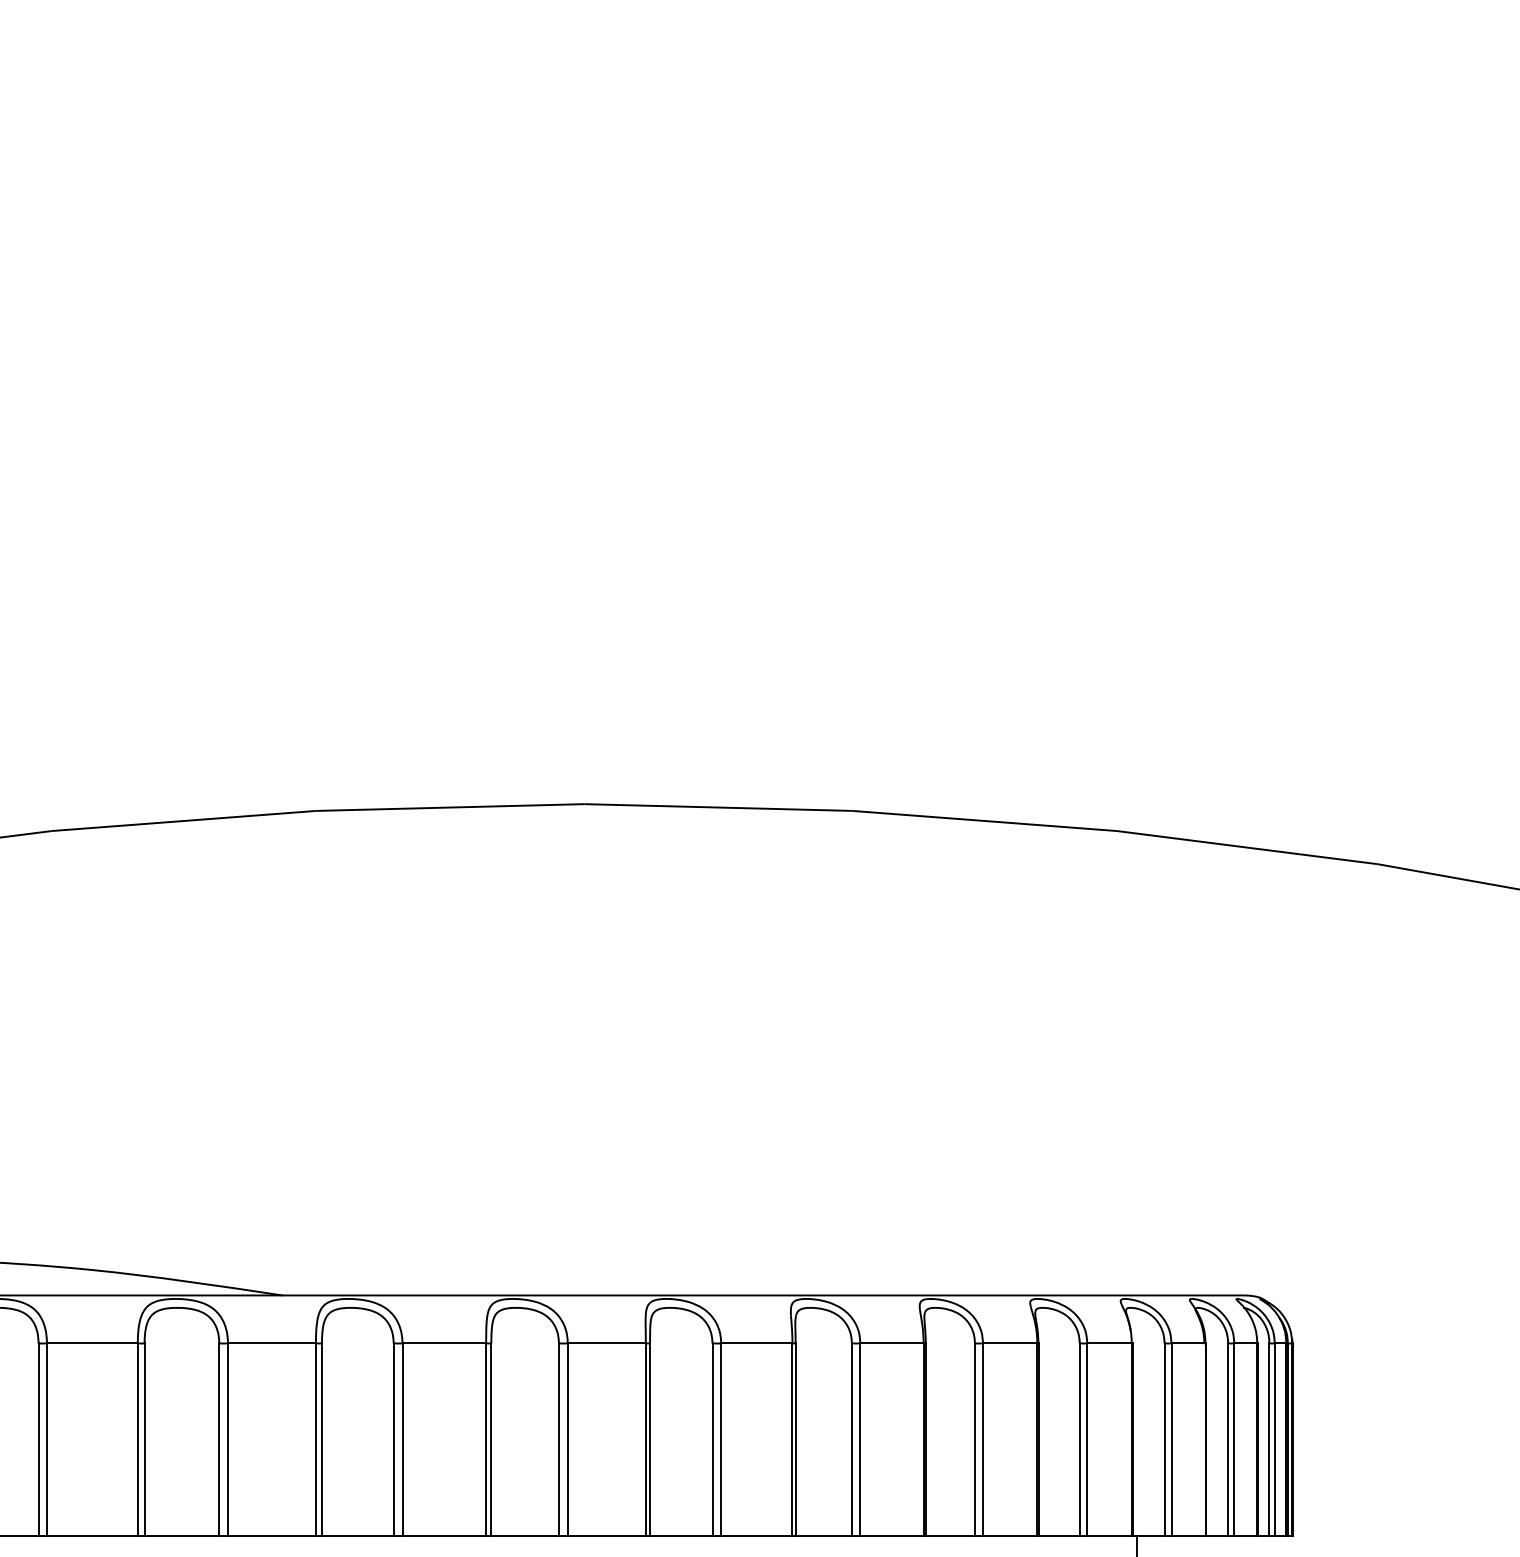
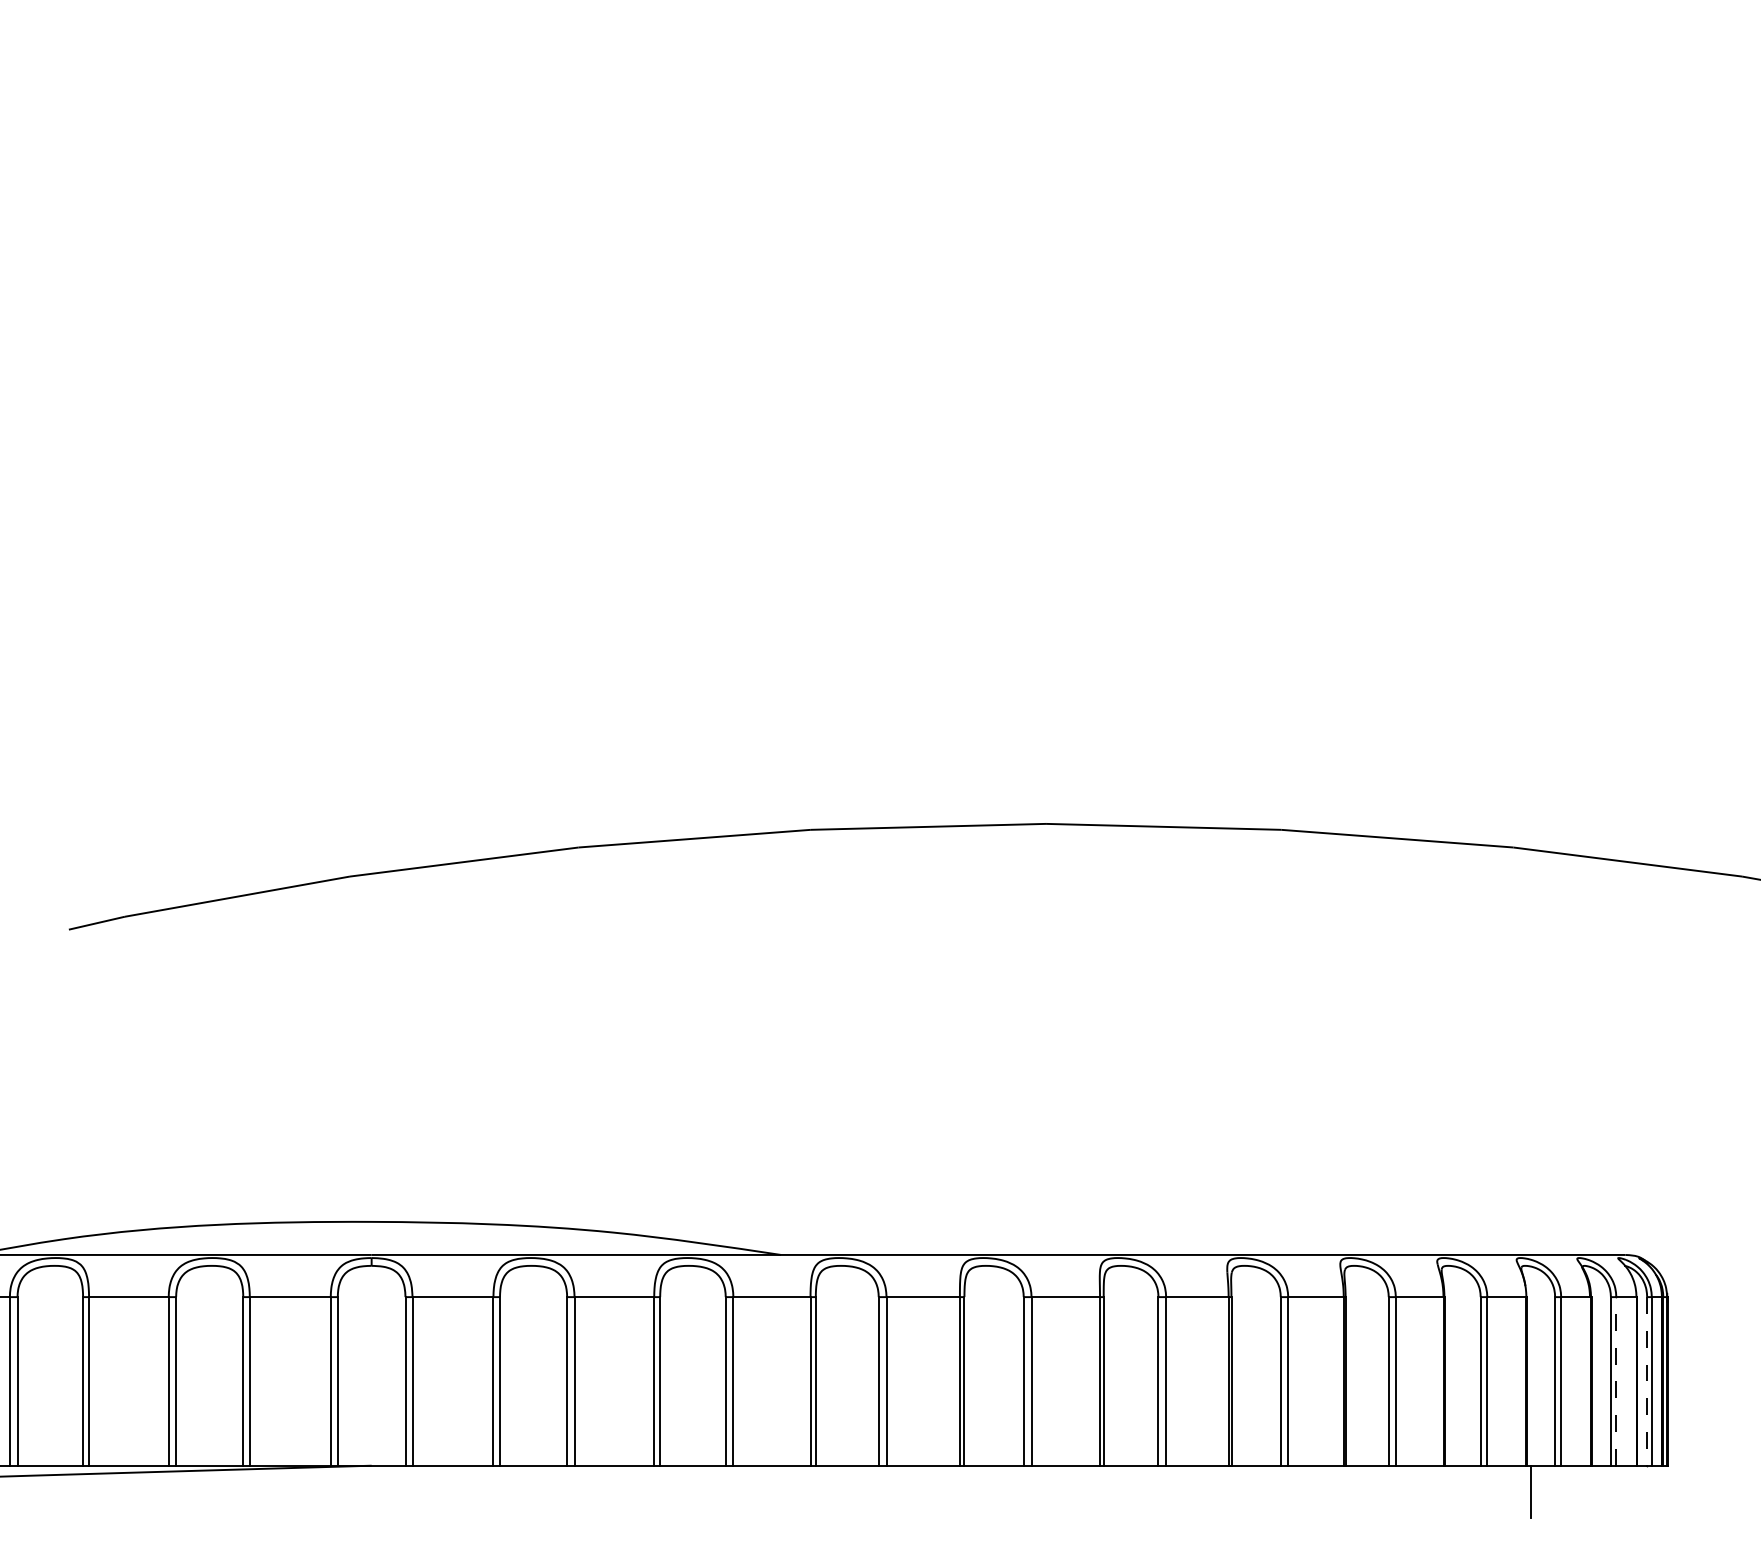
line: (1234, 1438) -> (1616, 1380), solid -> dashed
line: (1269, 1439) -> (1647, 1381), solid -> dashed

